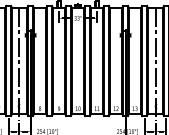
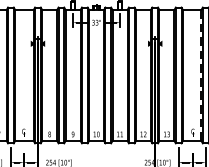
line: (162, 61) -> (200, 76), solid -> dashed
line: (19, 64) -> (24, 79), removed
line: (156, 64) -> (193, 79), removed

